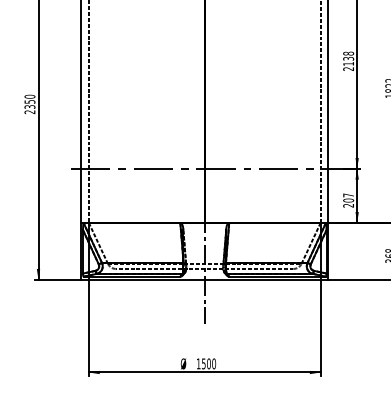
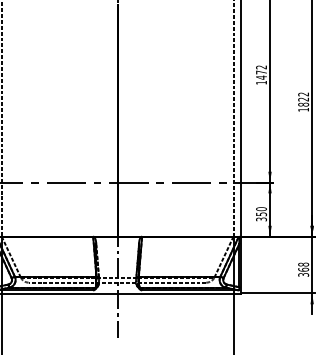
text: (348, 60) -> (261, 74), 2138 -> 1472
text: (348, 200) -> (261, 214), 207 -> 350

